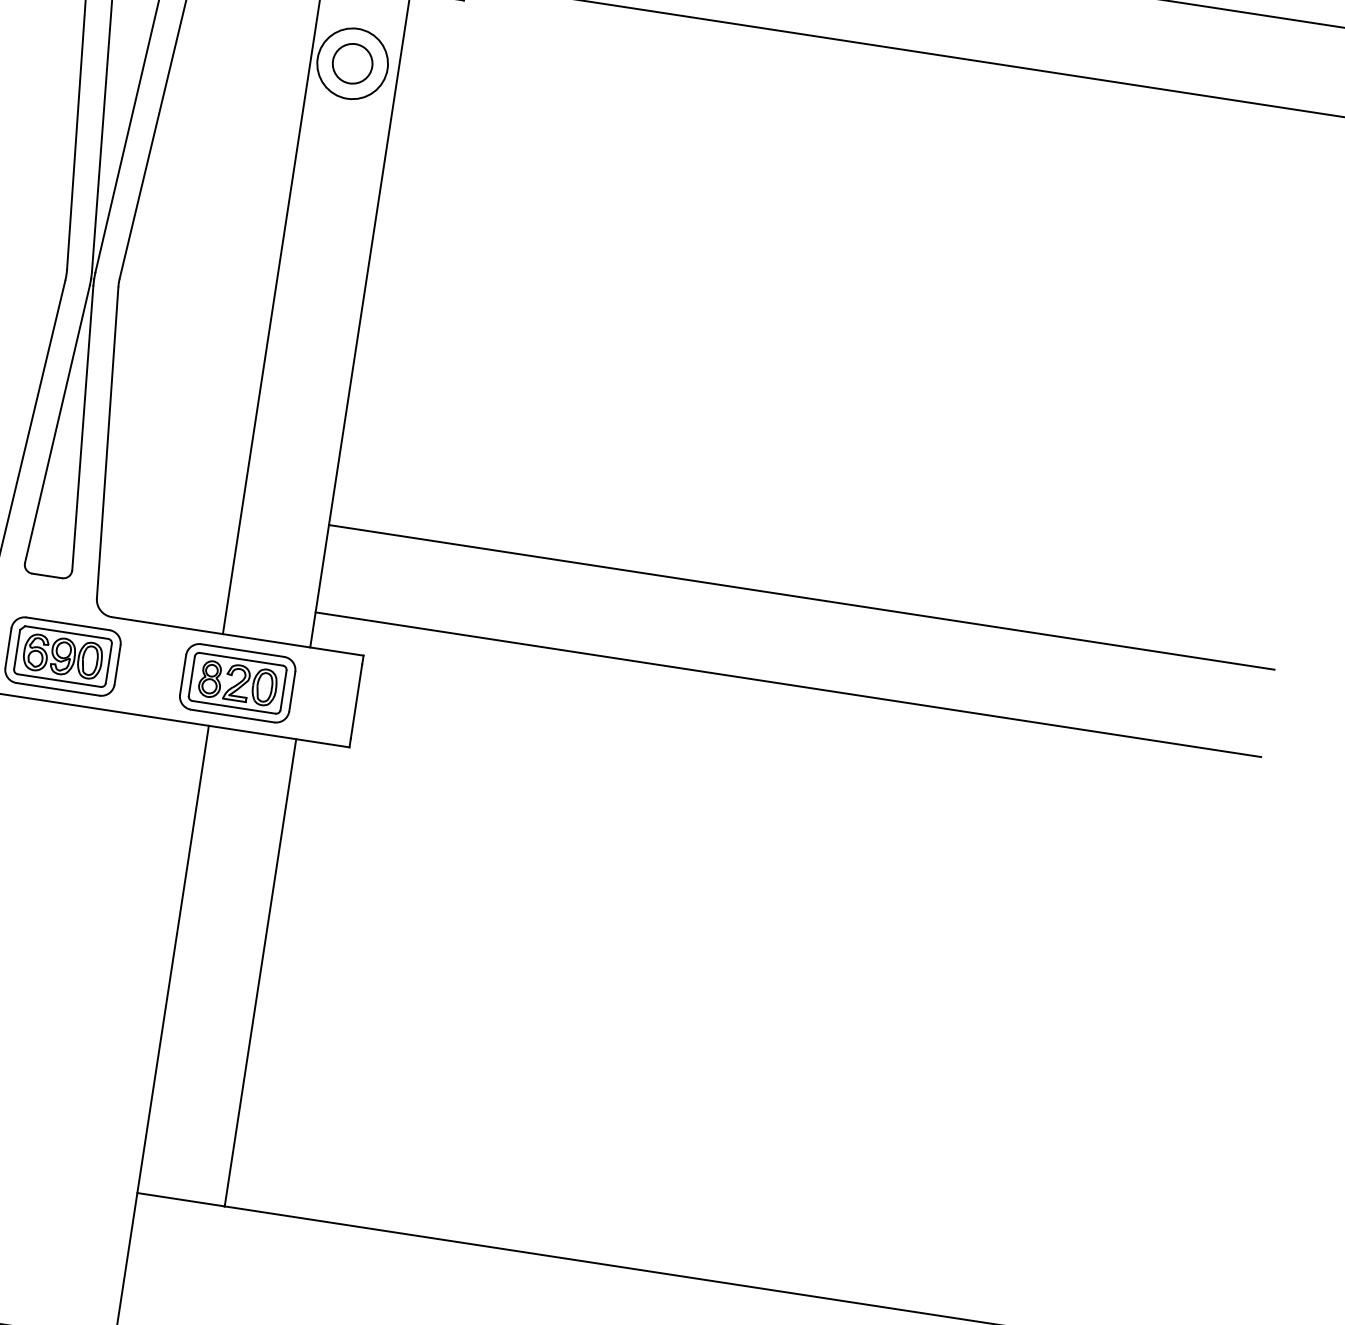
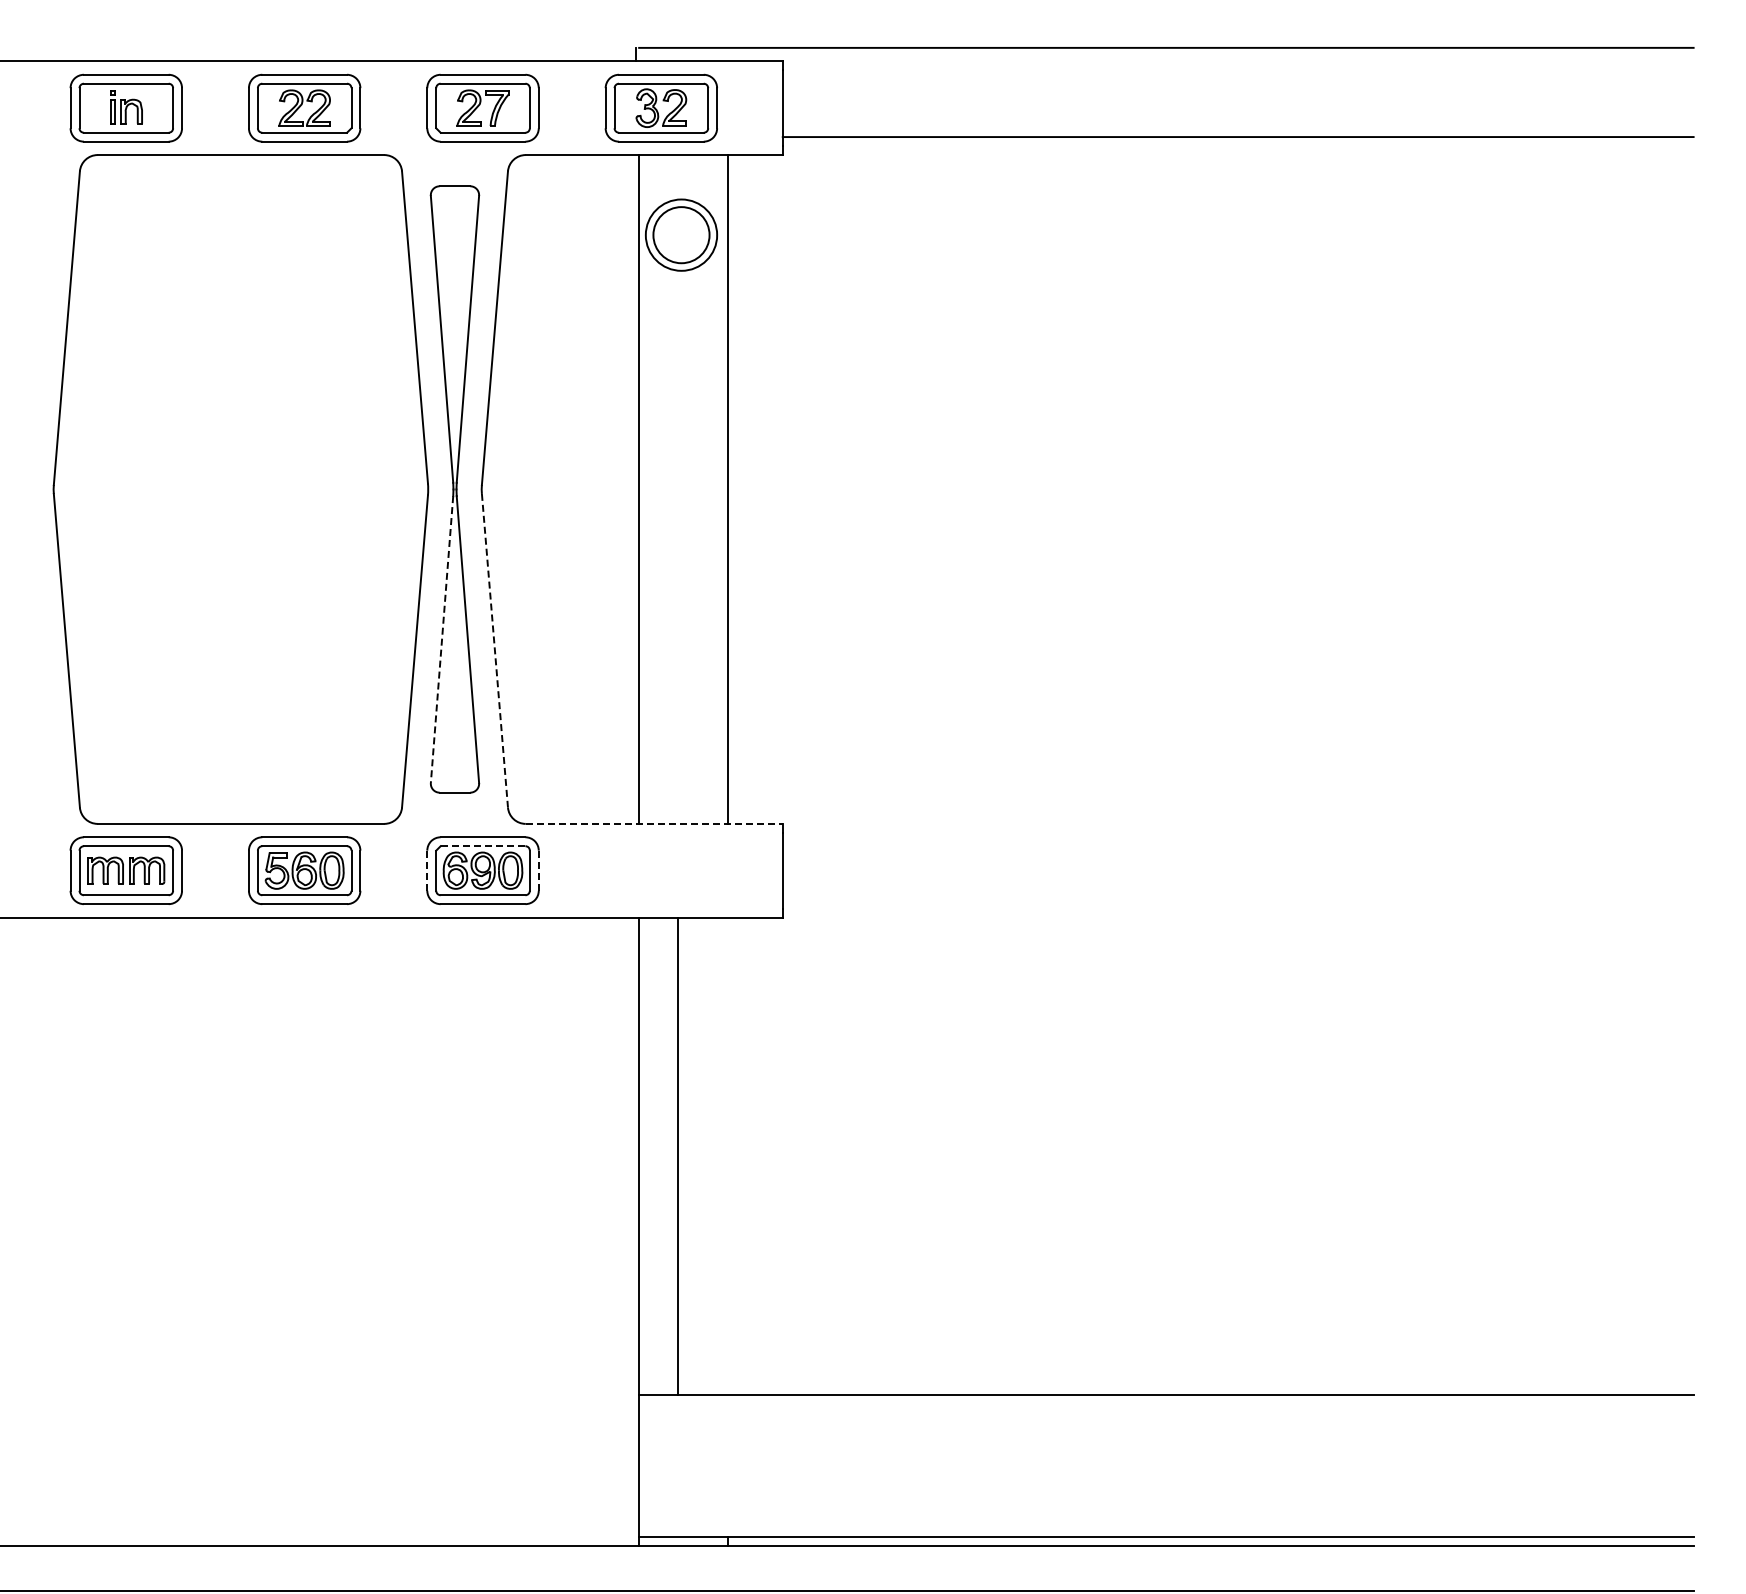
circle: (352, 64) -> (681, 235), size x1.4
line: (57, 424) -> (442, 639), solid -> dashed
line: (107, 443) -> (494, 651), solid -> dashed
line: (801, 596) -> (1210, 698), removed
line: (66, 632) -> (482, 846), solid -> dashed
line: (238, 636) -> (654, 823), solid -> dashed
line: (8, 649) -> (427, 871), solid -> dashed
line: (117, 664) -> (538, 870), solid -> dashed
part: (236, 682) -> (660, 870), removed
line: (787, 685) -> (1210, 788), removed
line: (260, 972) -> (678, 1155), moved

